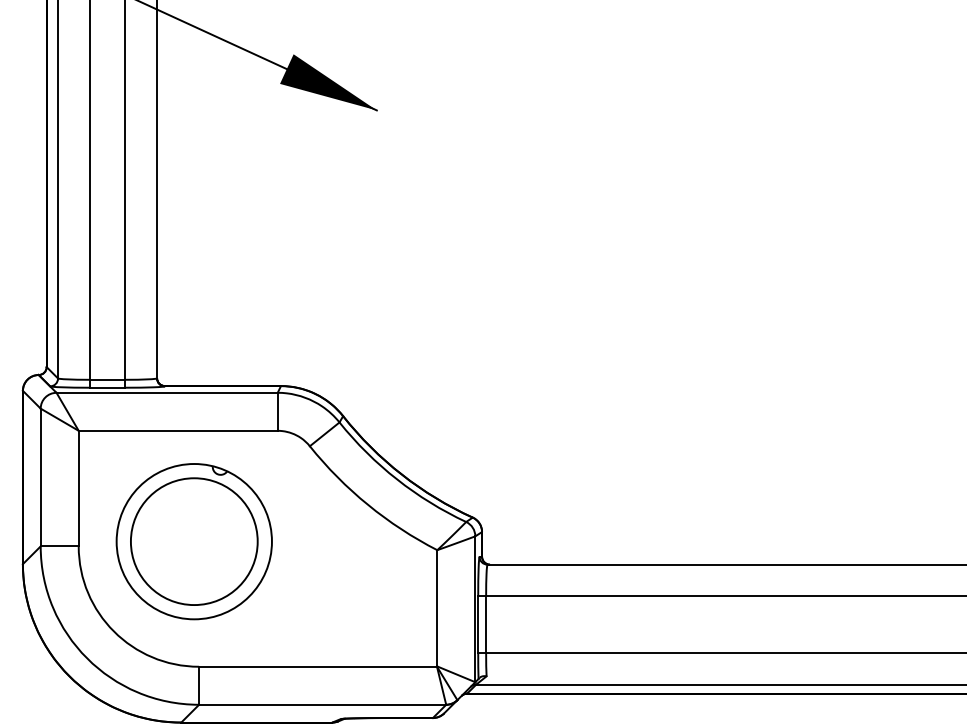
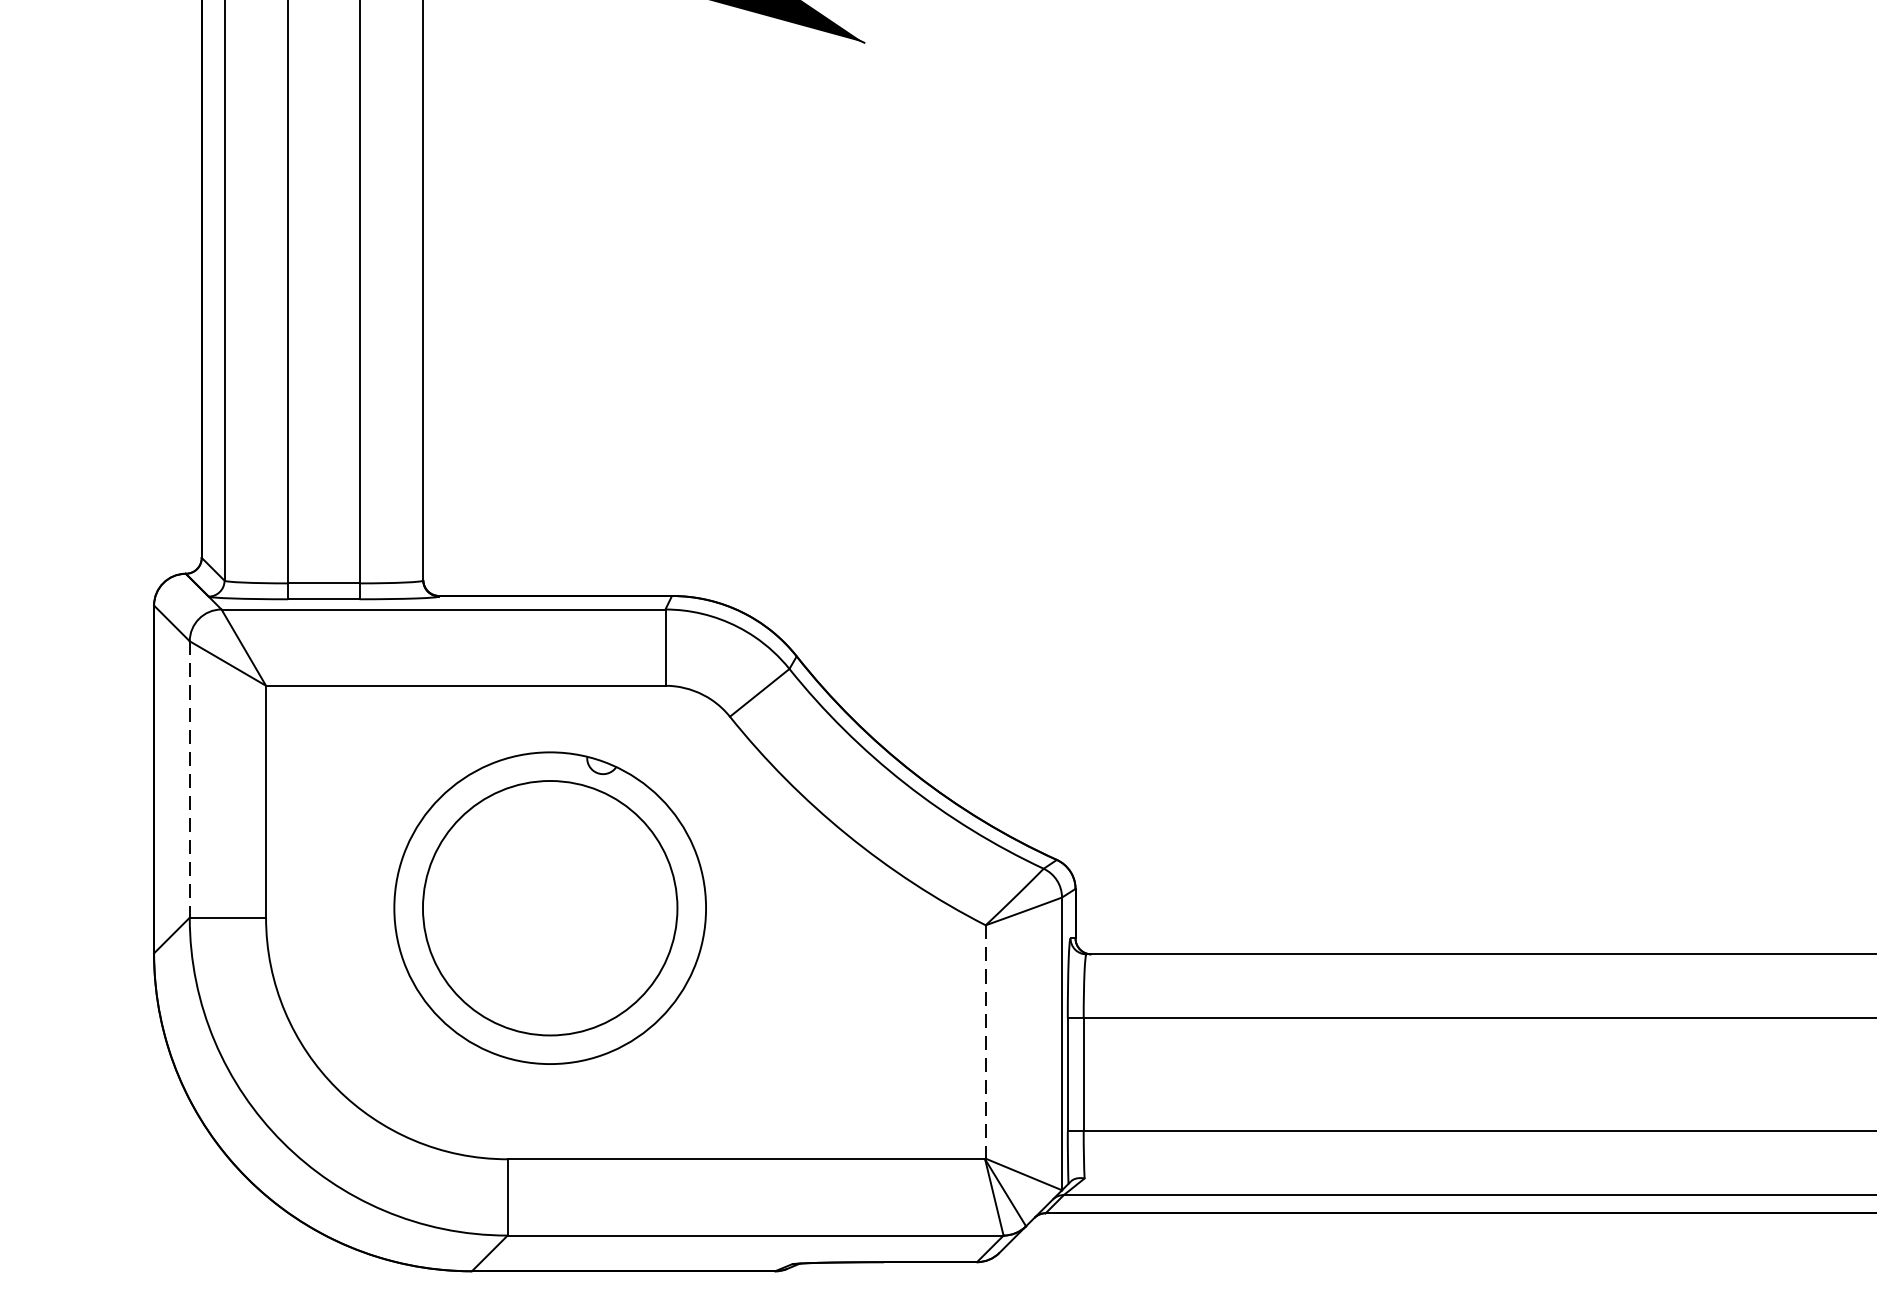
line: (40, 477) -> (189, 779), solid -> dashed
part: (193, 541) -> (548, 907), moved
line: (437, 608) -> (986, 1042), solid -> dashed

